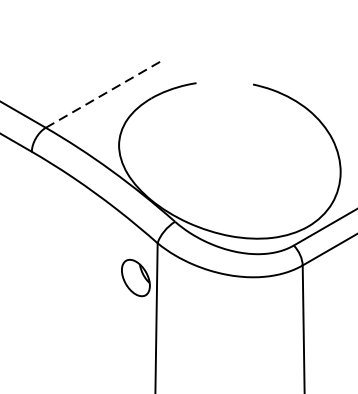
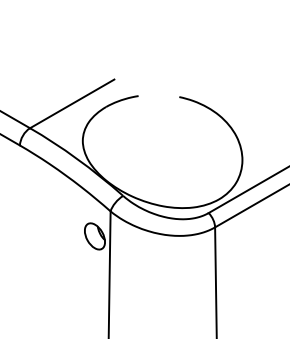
line: (104, 93) -> (72, 103), dashed -> solid

